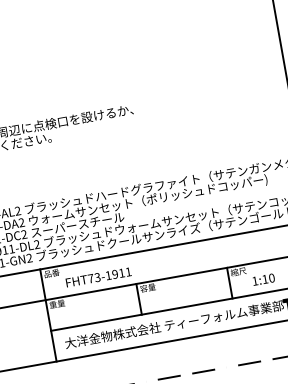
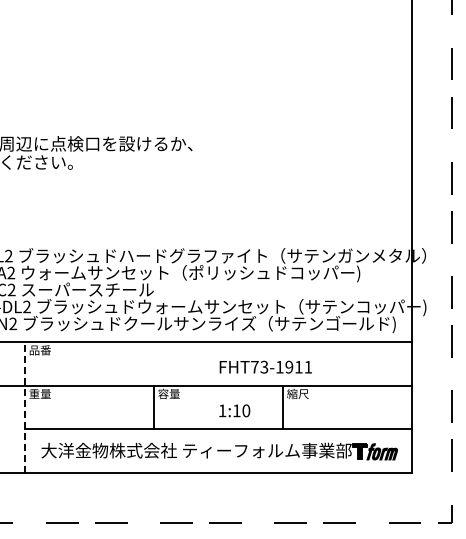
text: (98, 276) -> (265, 366), moved
text: (263, 279) -> (234, 410), moved
line: (48, 314) -> (25, 406), solid -> dashed

